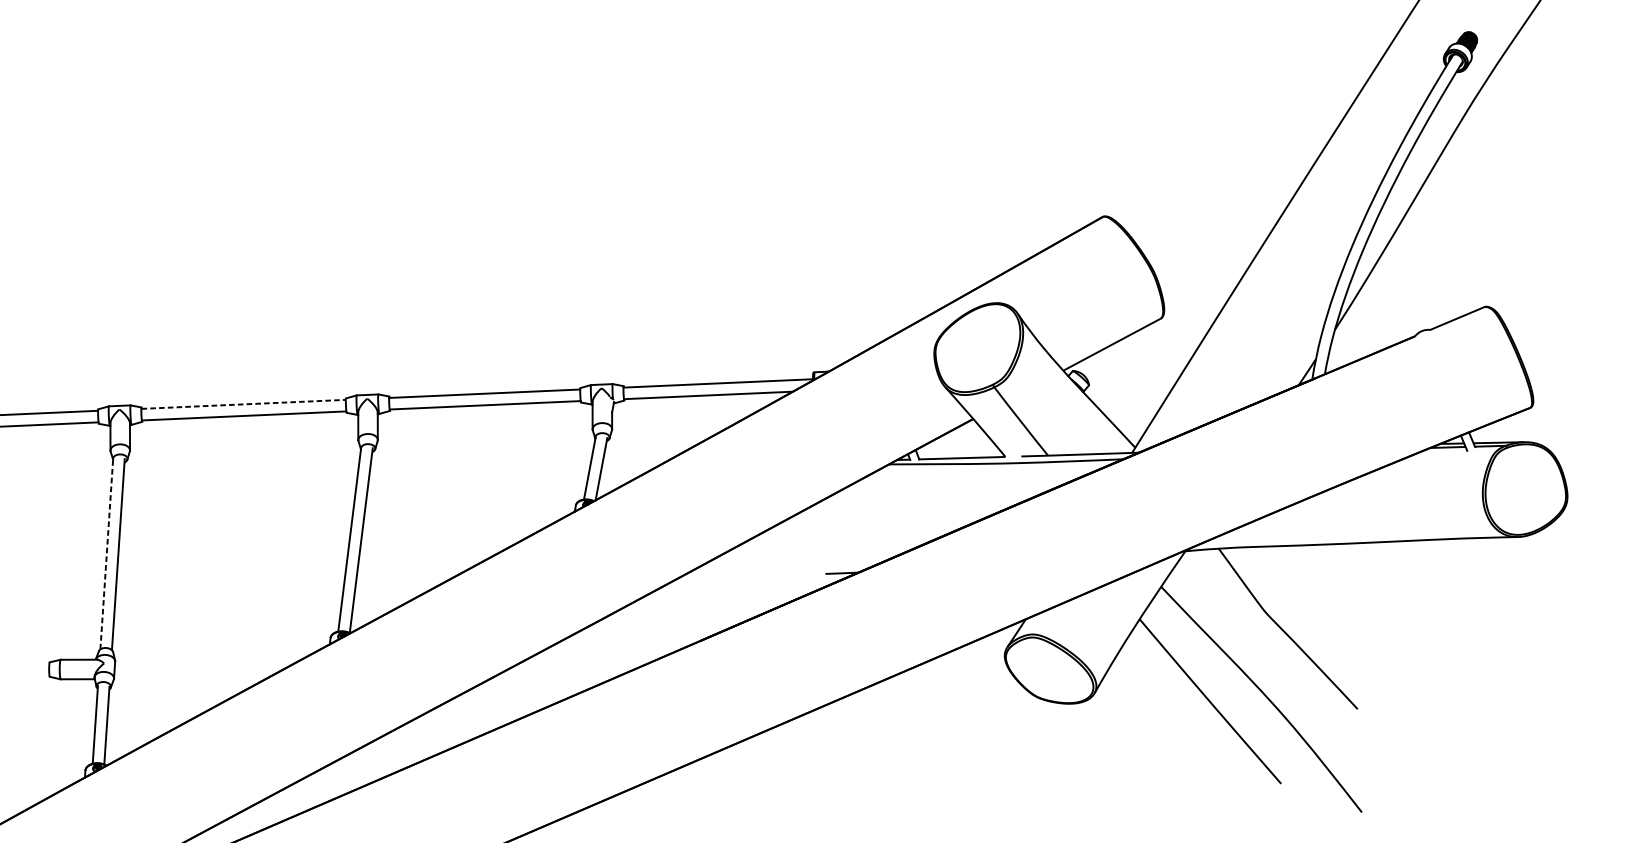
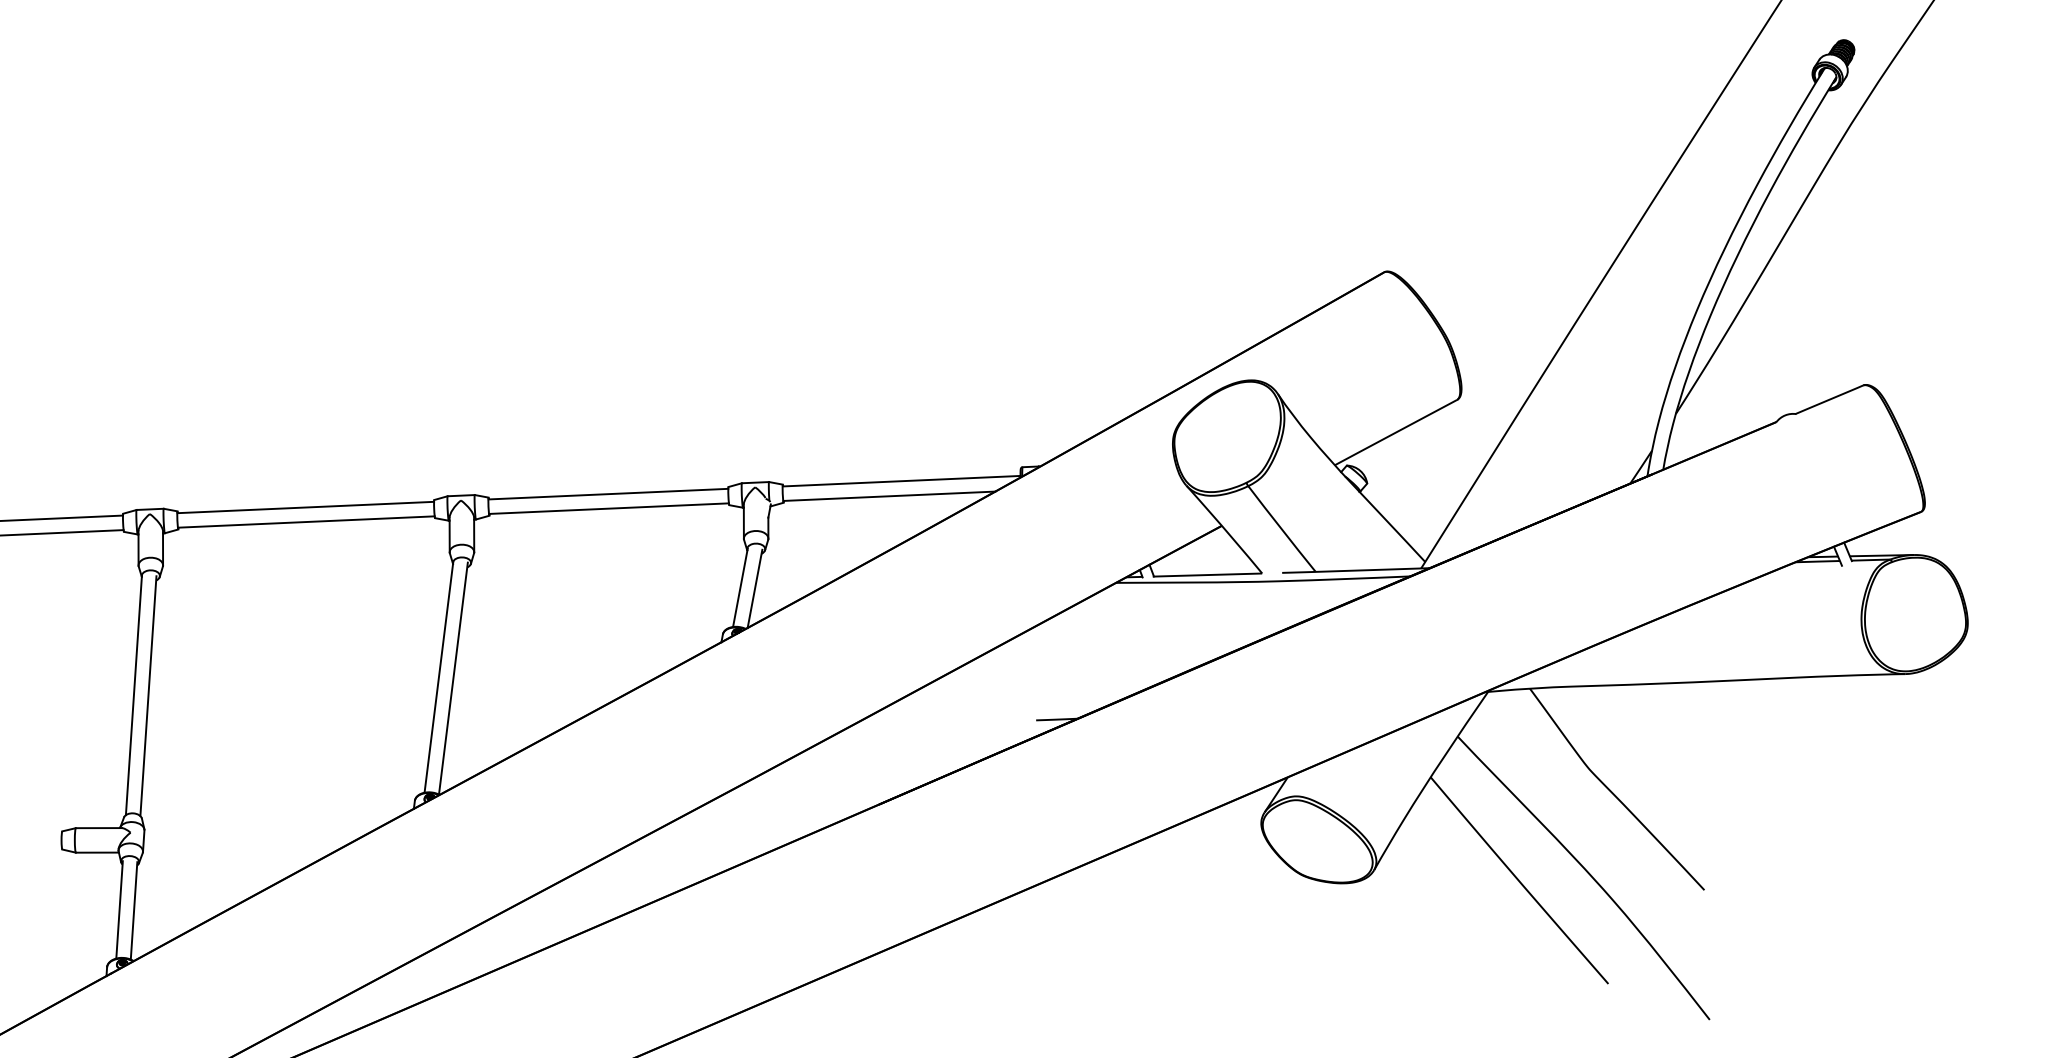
line: (244, 404) -> (306, 507), dashed -> solid
line: (106, 554) -> (133, 695), dashed -> solid

